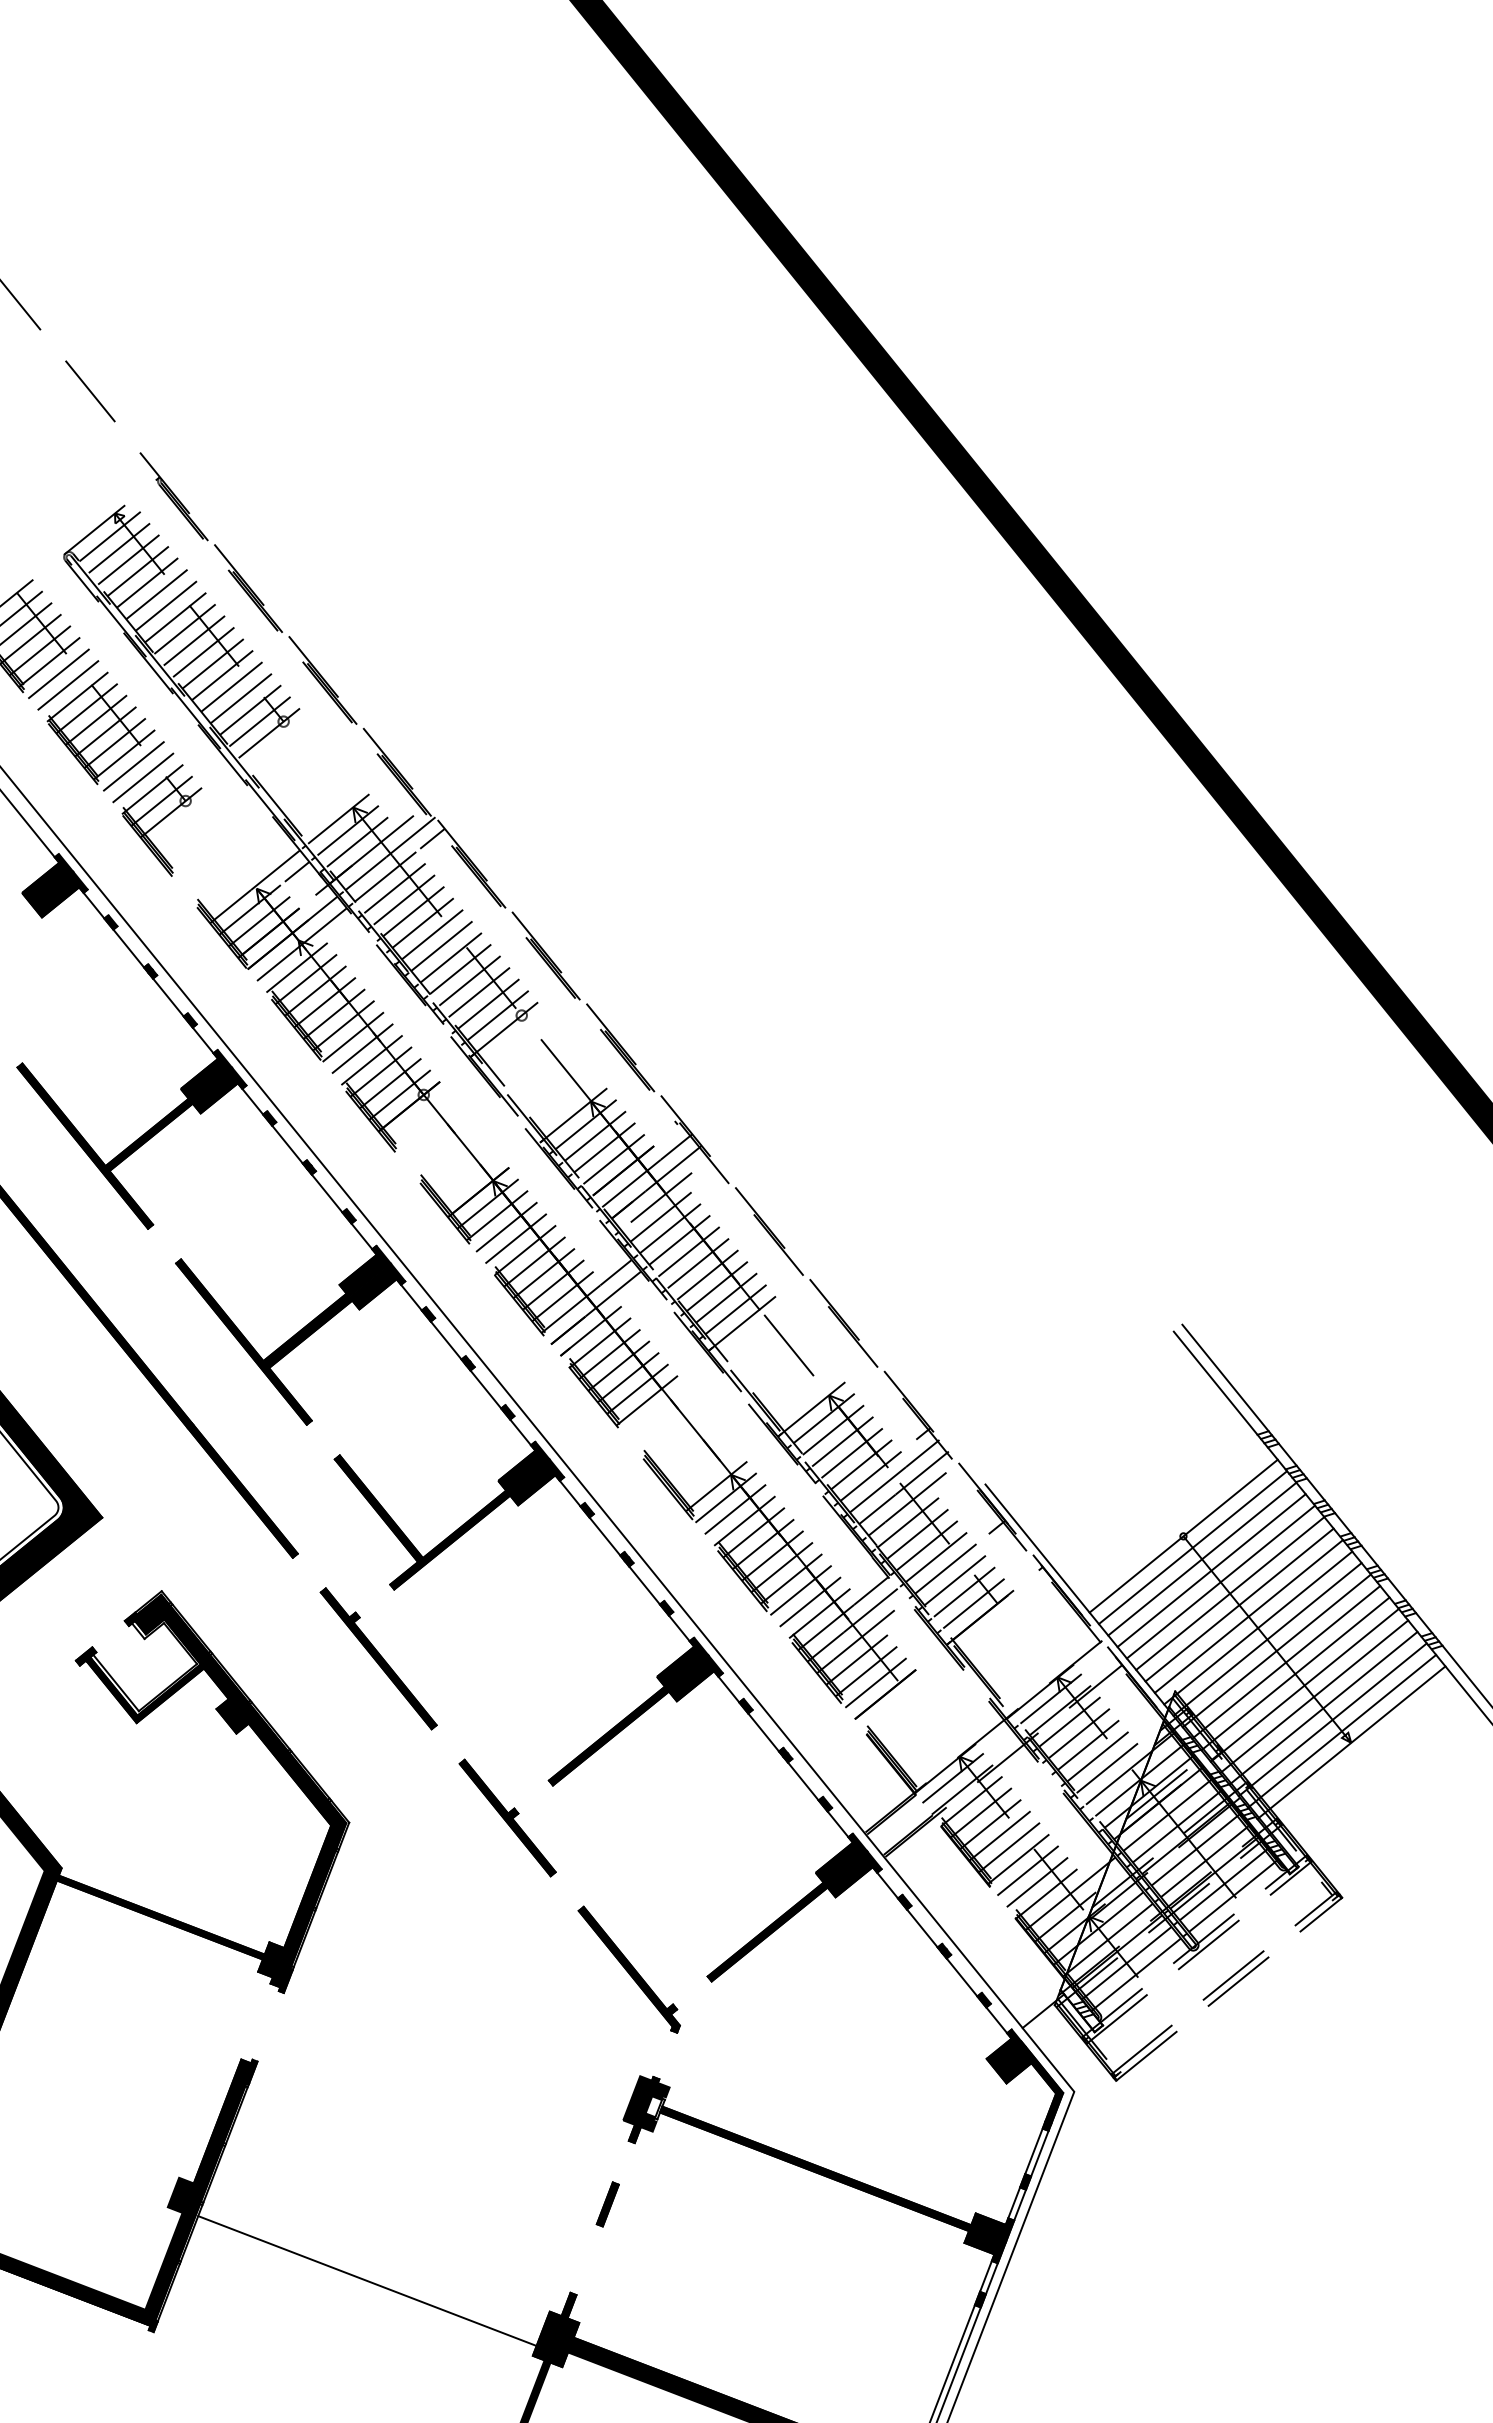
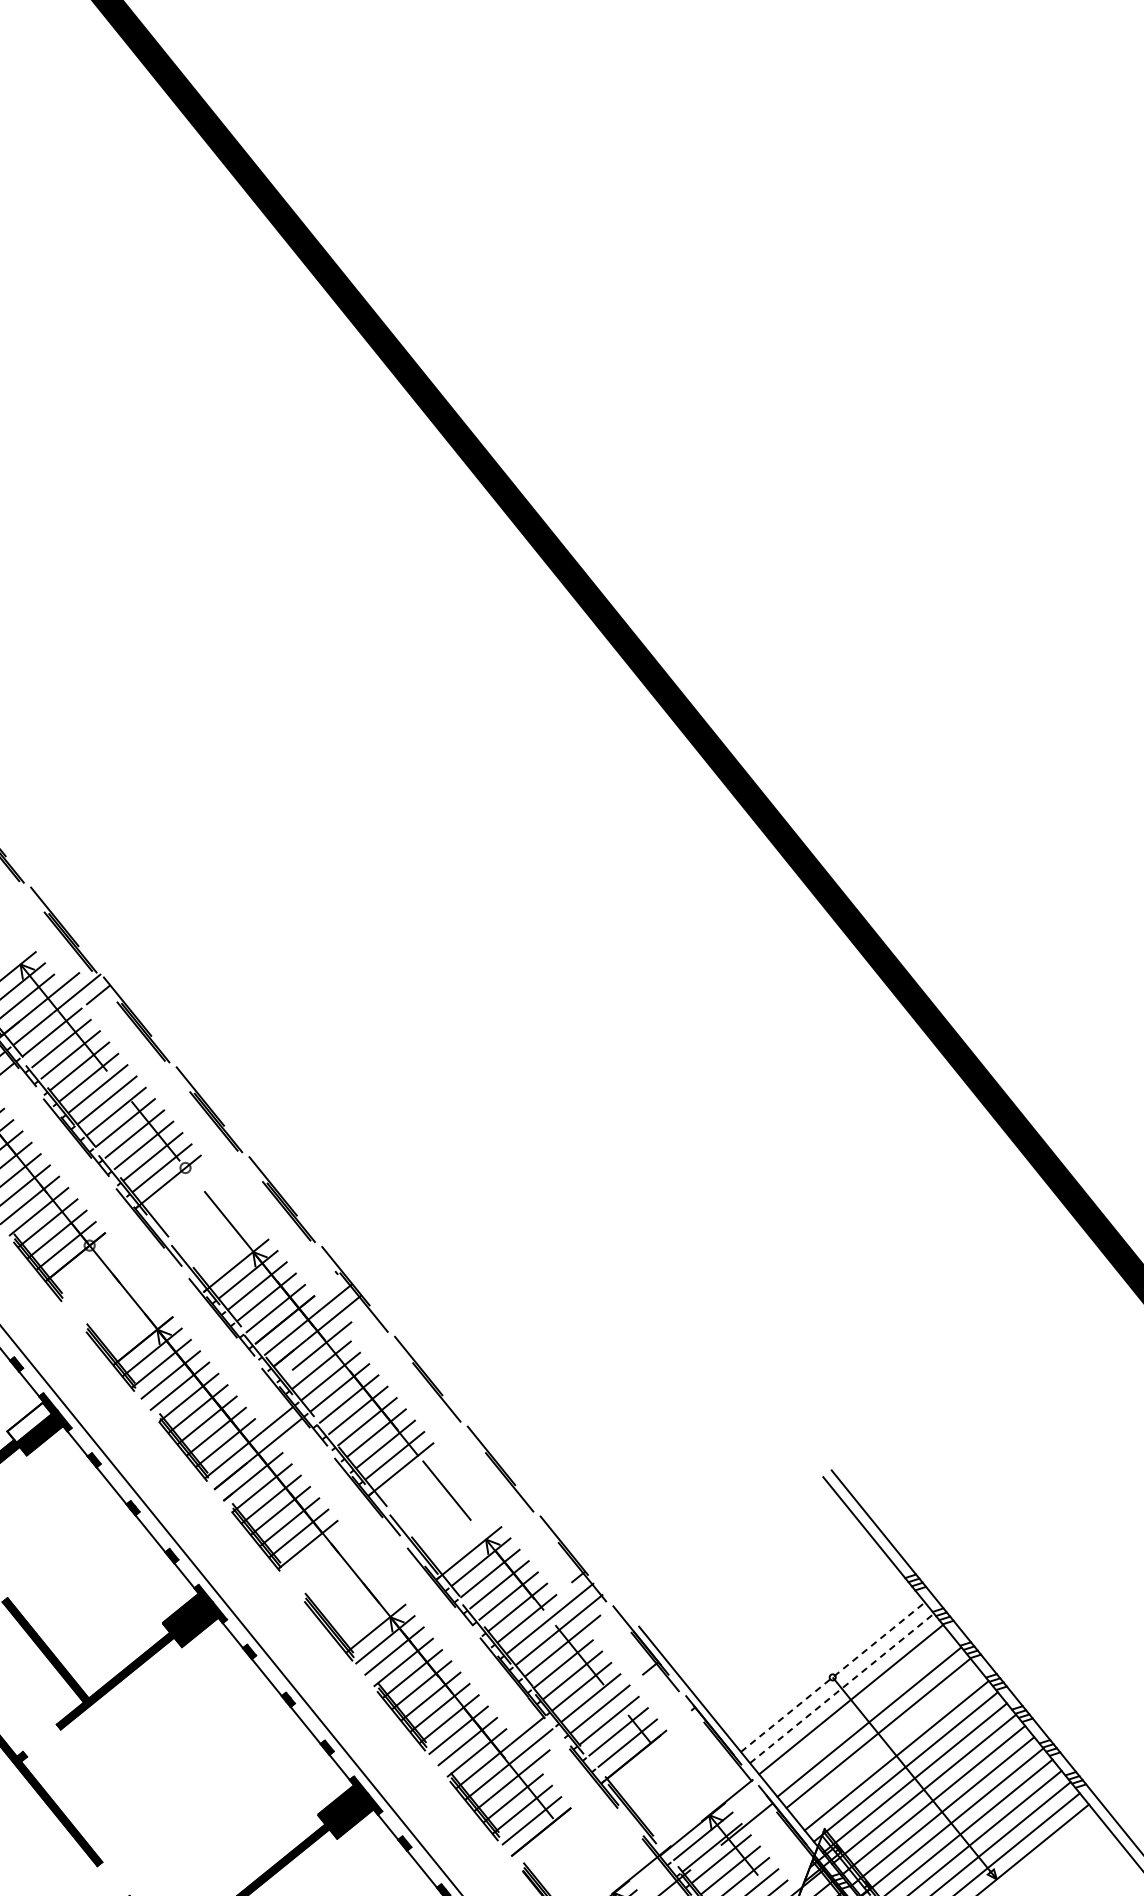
fill: (362, 1275) -> (29, 1422), removed
line: (1184, 1535) -> (833, 1676), solid -> dashed
line: (1193, 1547) -> (842, 1688), solid -> dashed
line: (1211, 1570) -> (860, 1710), removed
line: (1239, 1604) -> (887, 1744), removed

